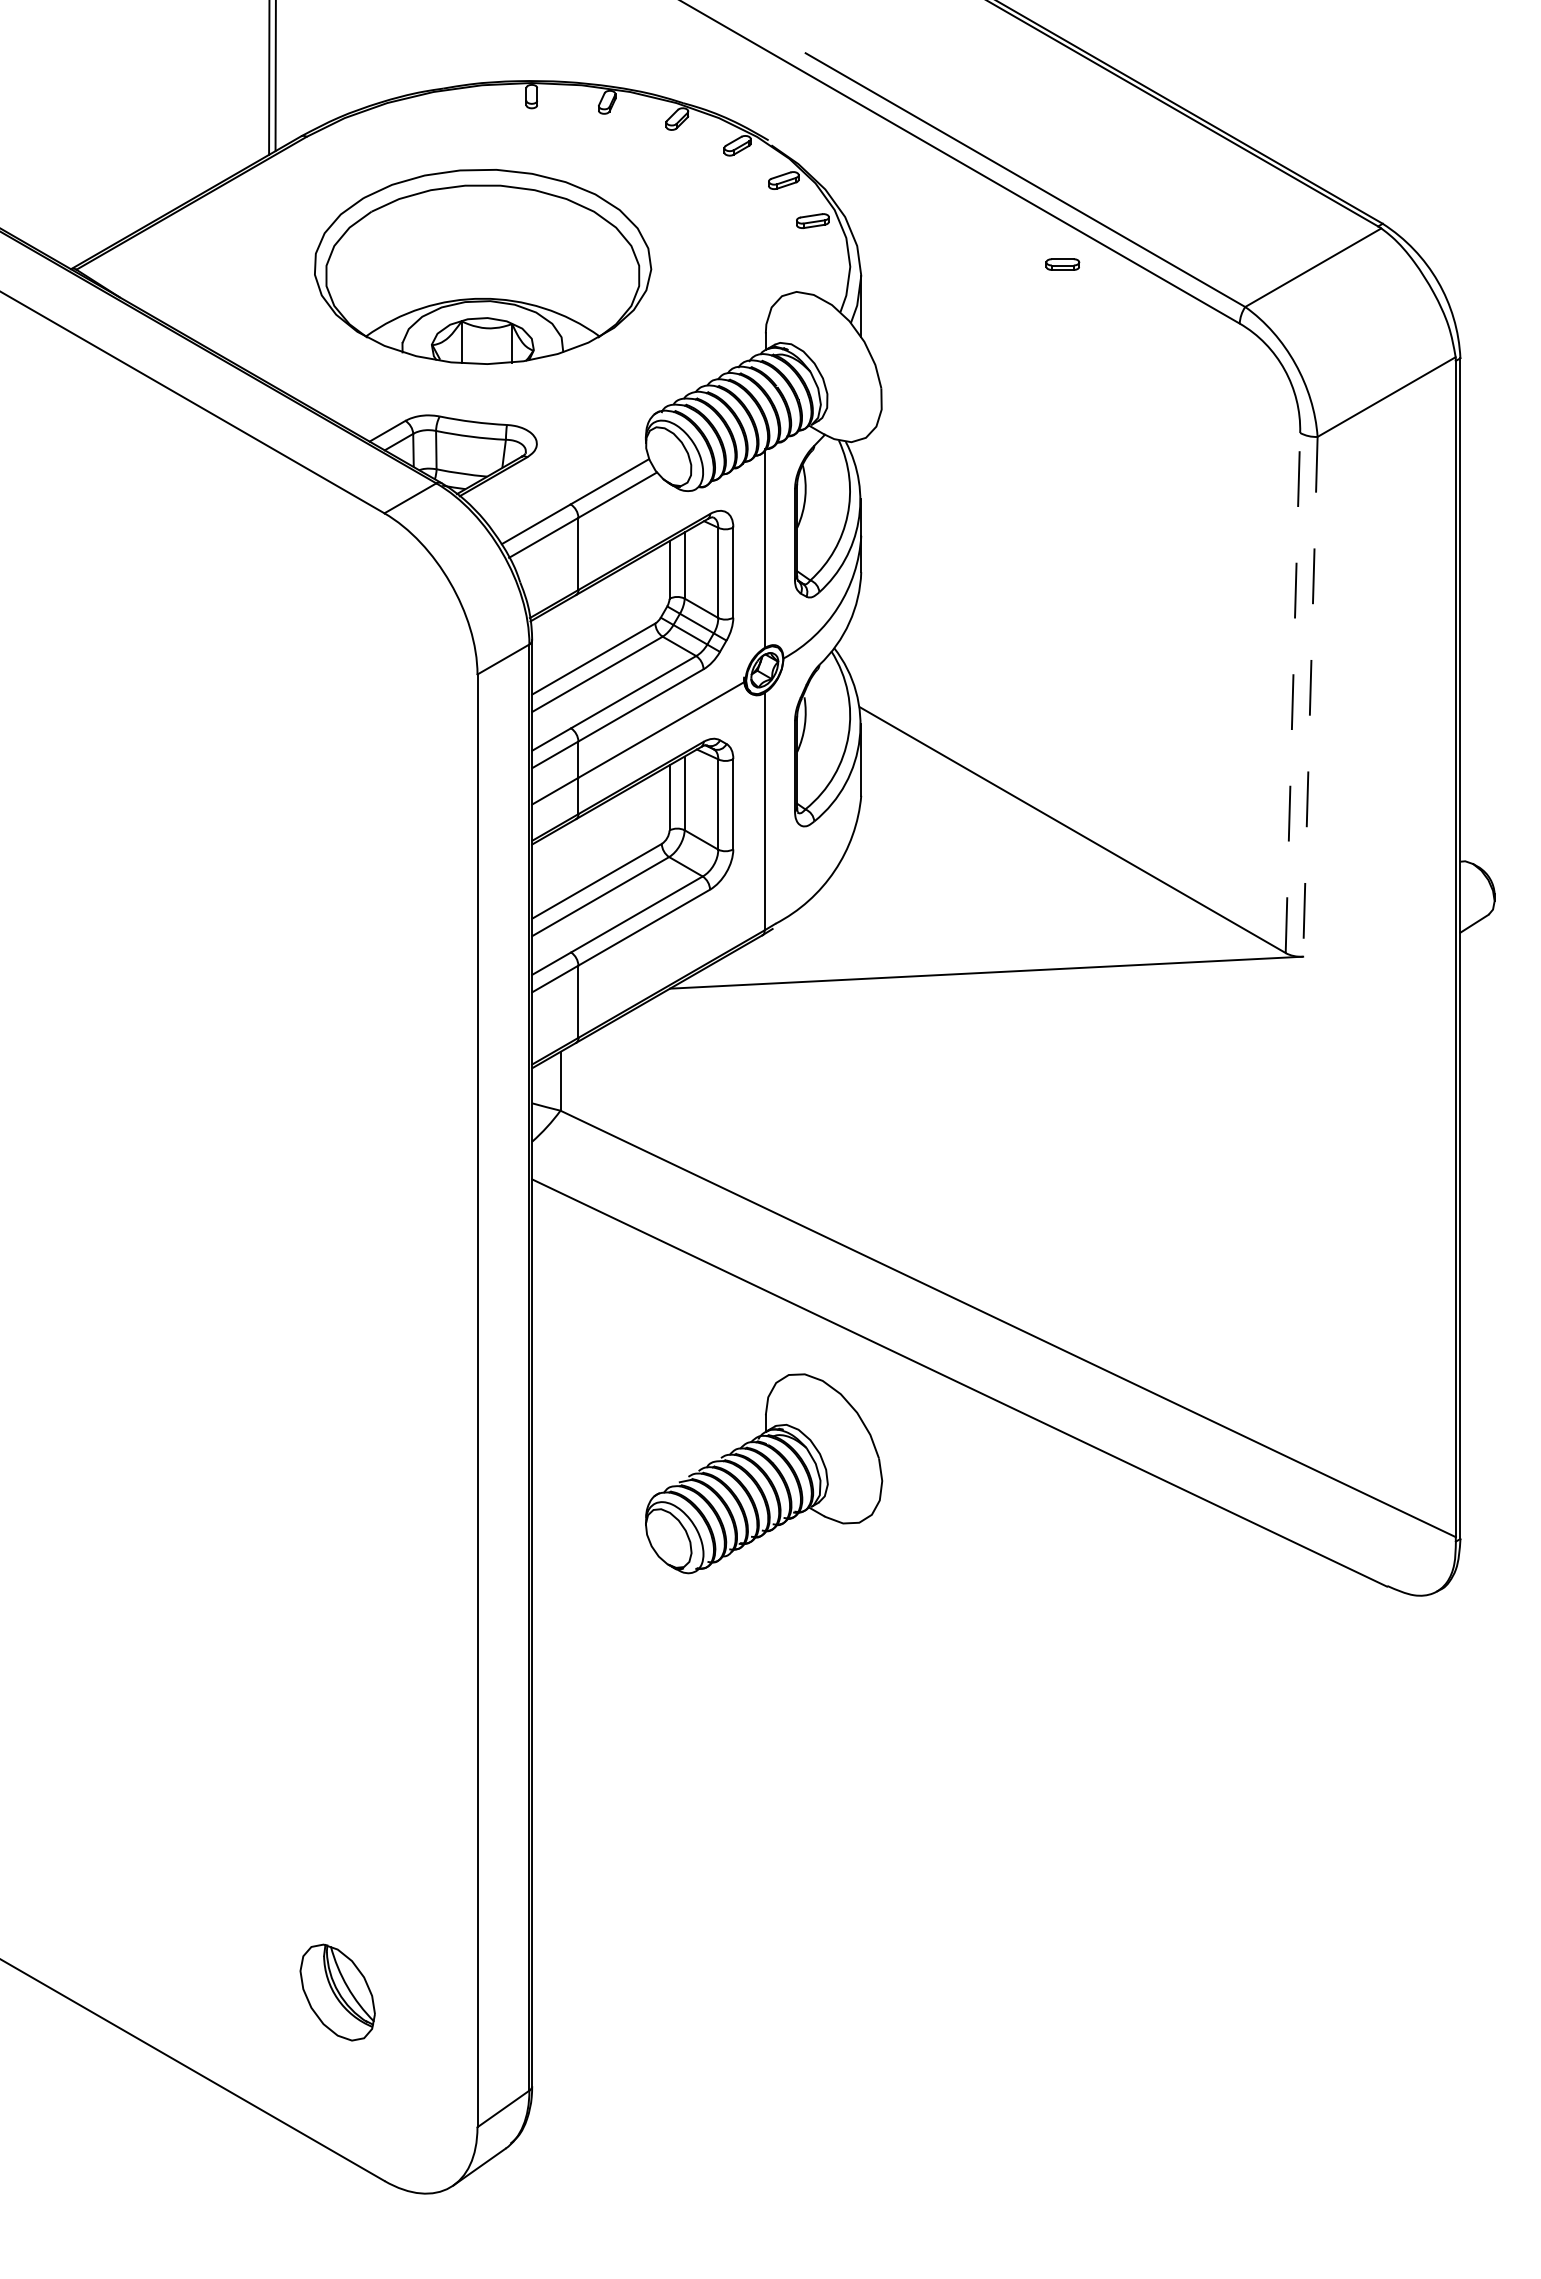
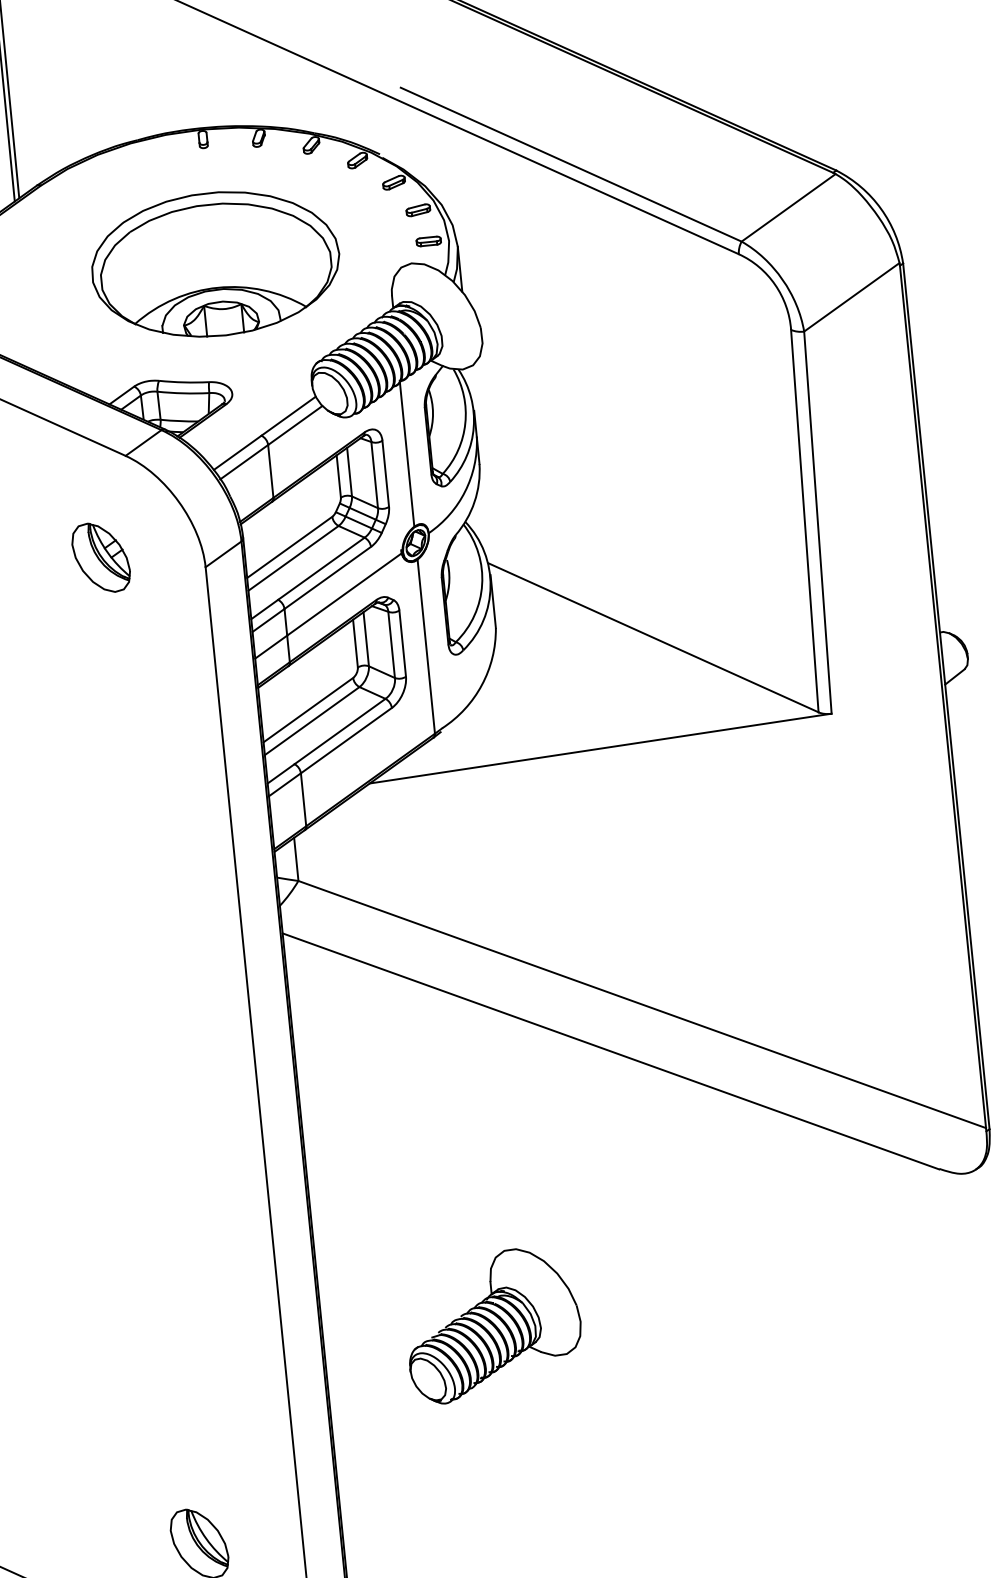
part: (1062, 264) -> (428, 241), moved
part: (483, 266) -> (216, 264), moved
part: (337, 647) -> (101, 557), added
line: (1292, 692) -> (804, 520), dashed -> solid
line: (1310, 697) -> (818, 523), dashed -> solid
part: (764, 1473) -> (493, 1324), moved

